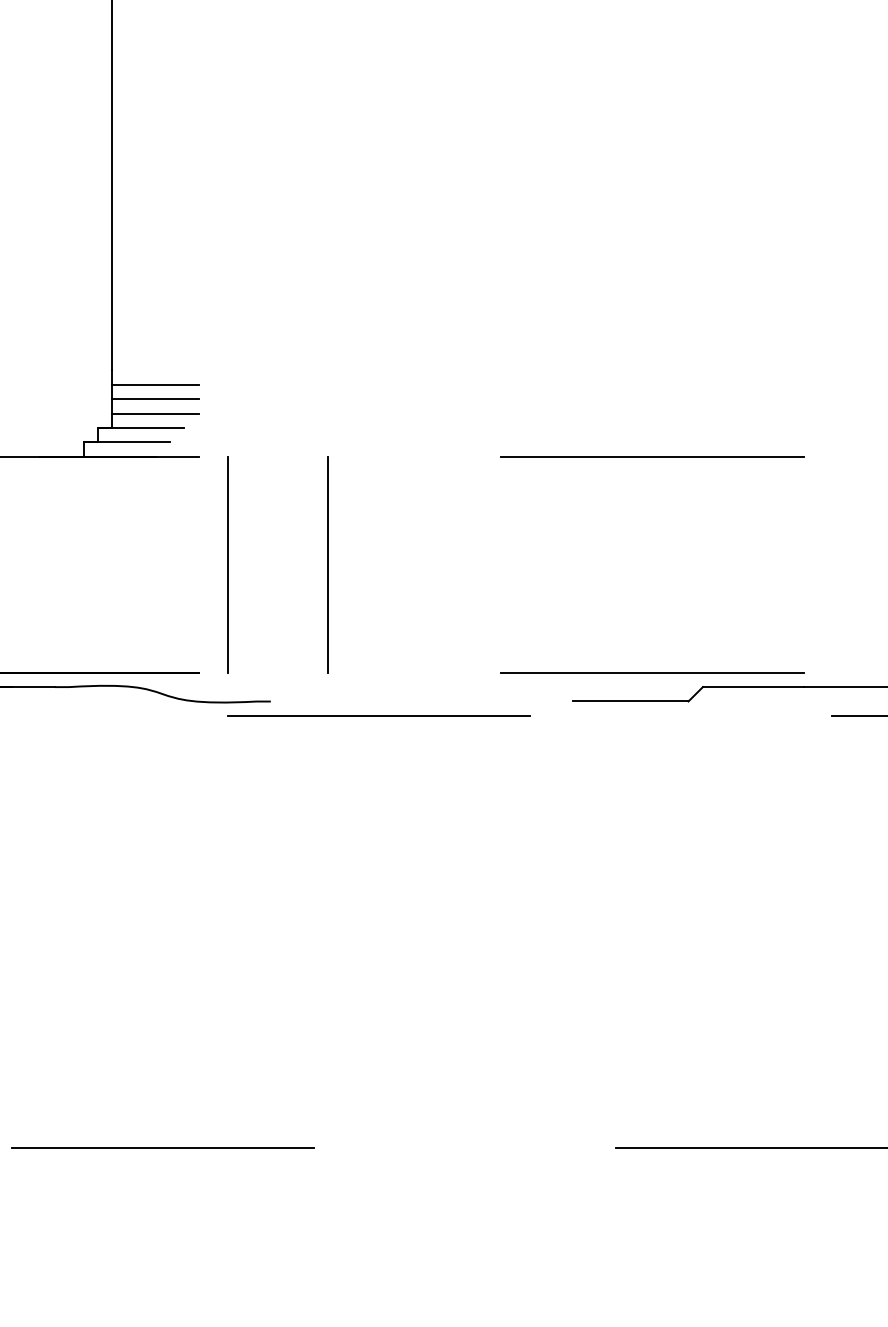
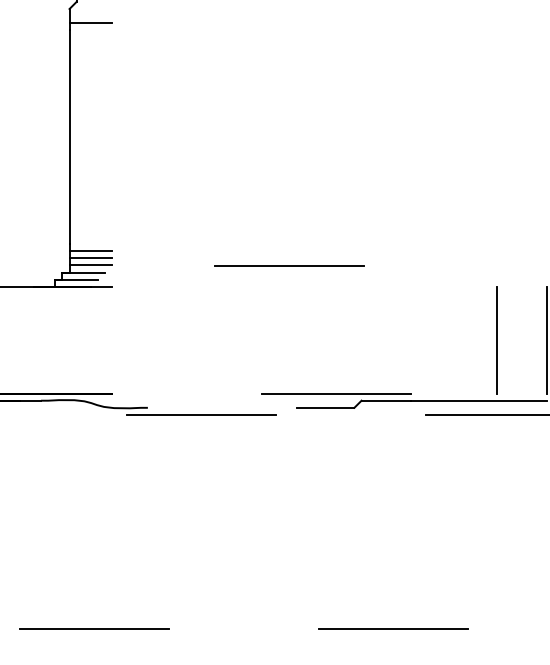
line: (652, 456) -> (289, 265), moved
line: (227, 563) -> (126, 339), removed
line: (328, 563) -> (176, 339), removed

